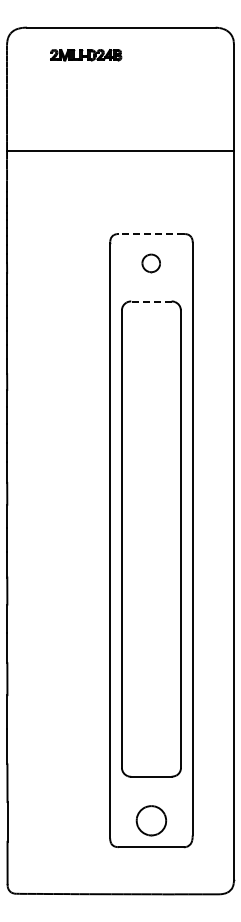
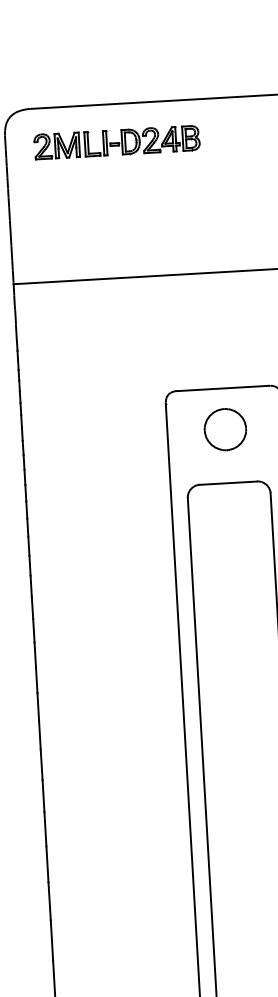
part: (85, 55) -> (116, 143), size x1.67
line: (150, 234) -> (221, 389), dashed -> solid
part: (150, 263) -> (224, 429), size x1.67
line: (150, 301) -> (227, 483), dashed -> solid

